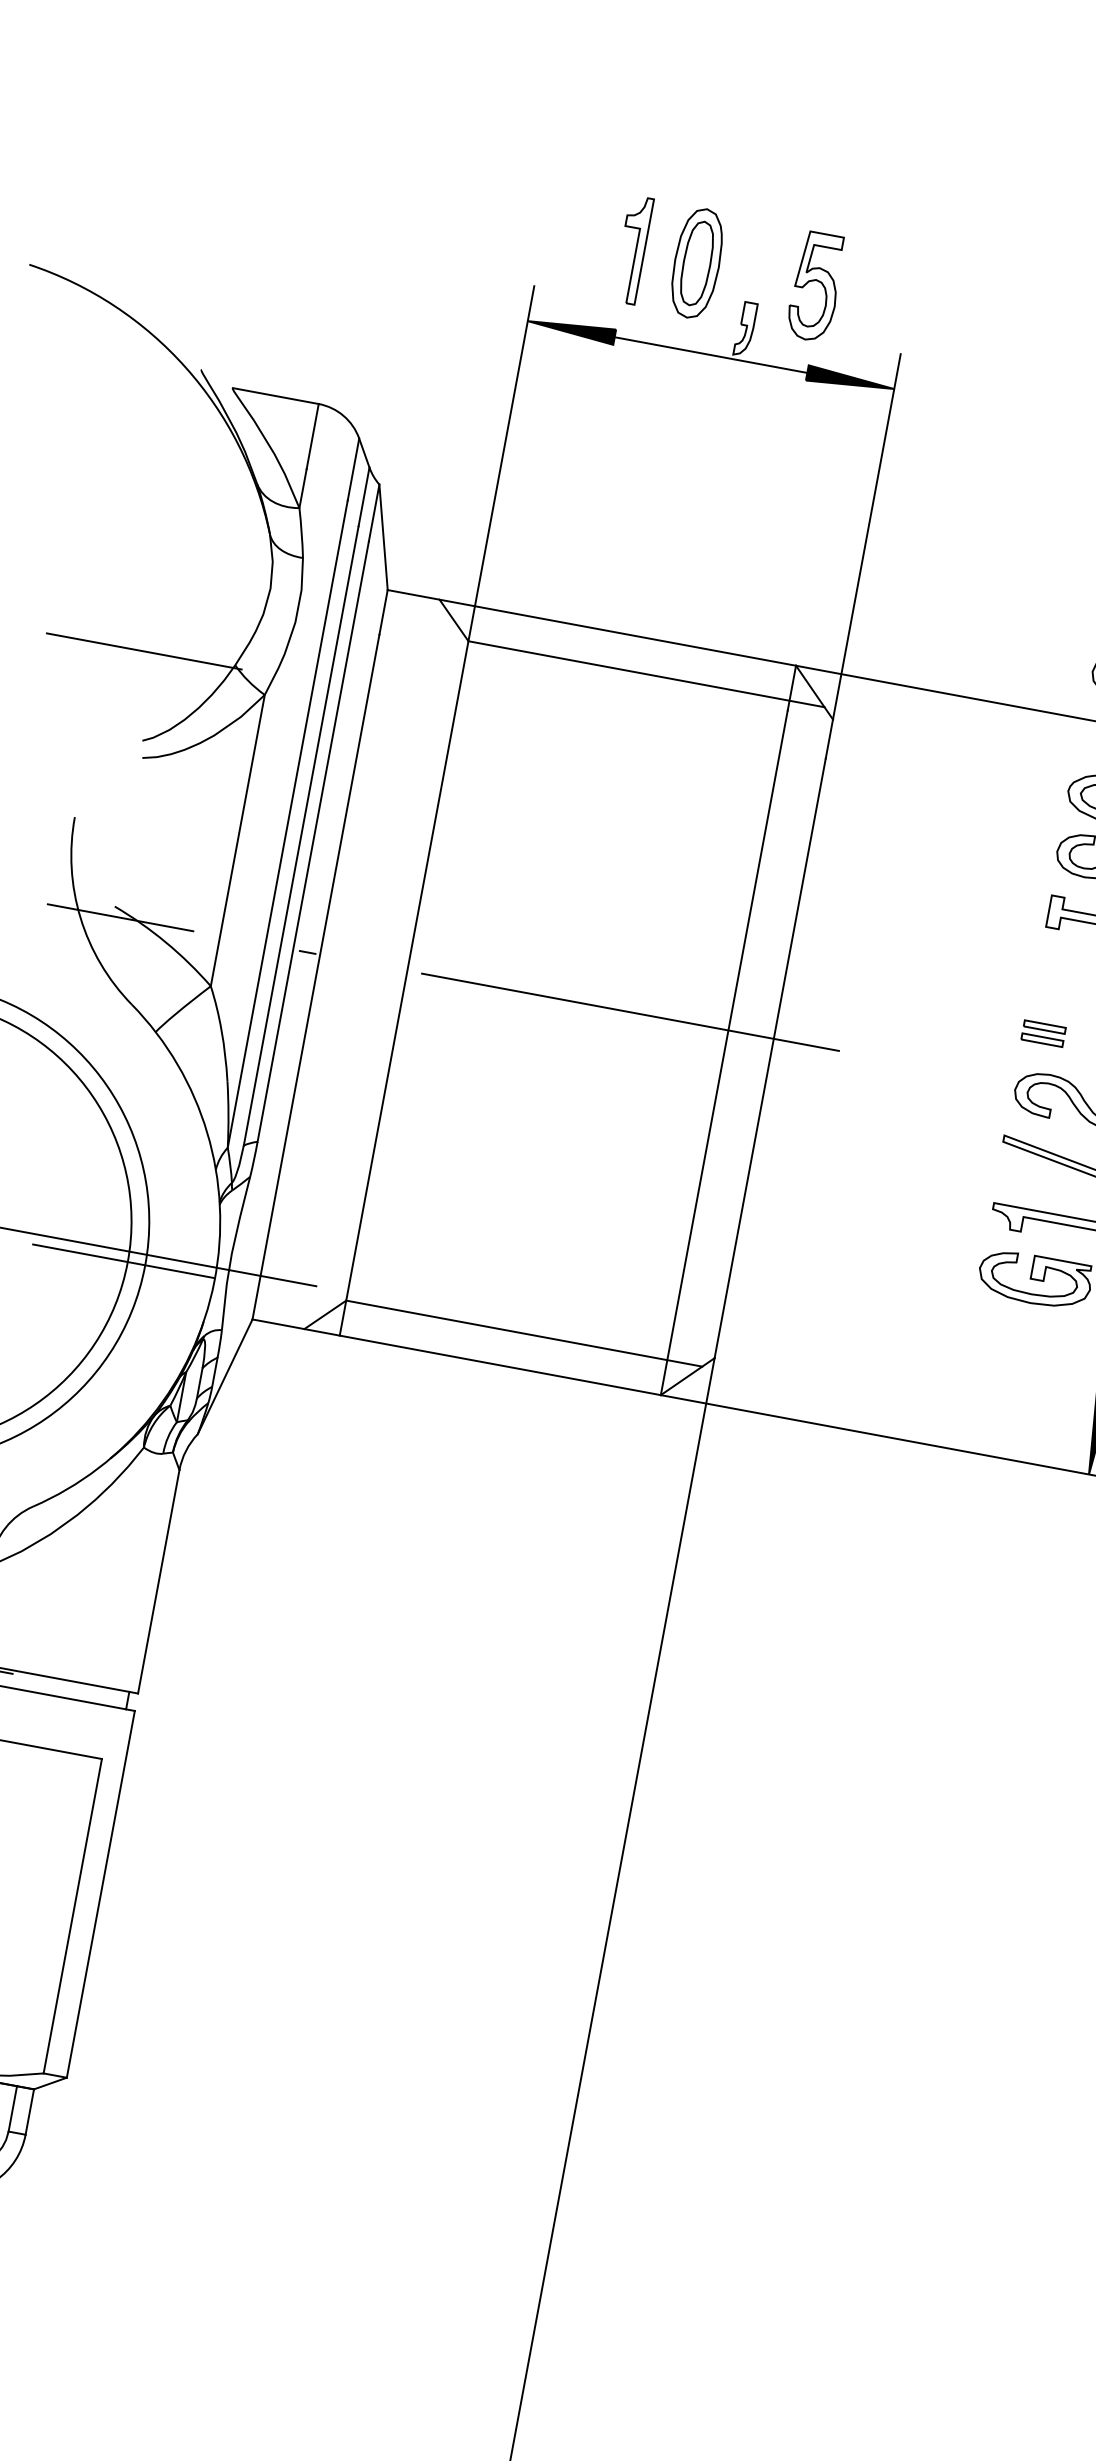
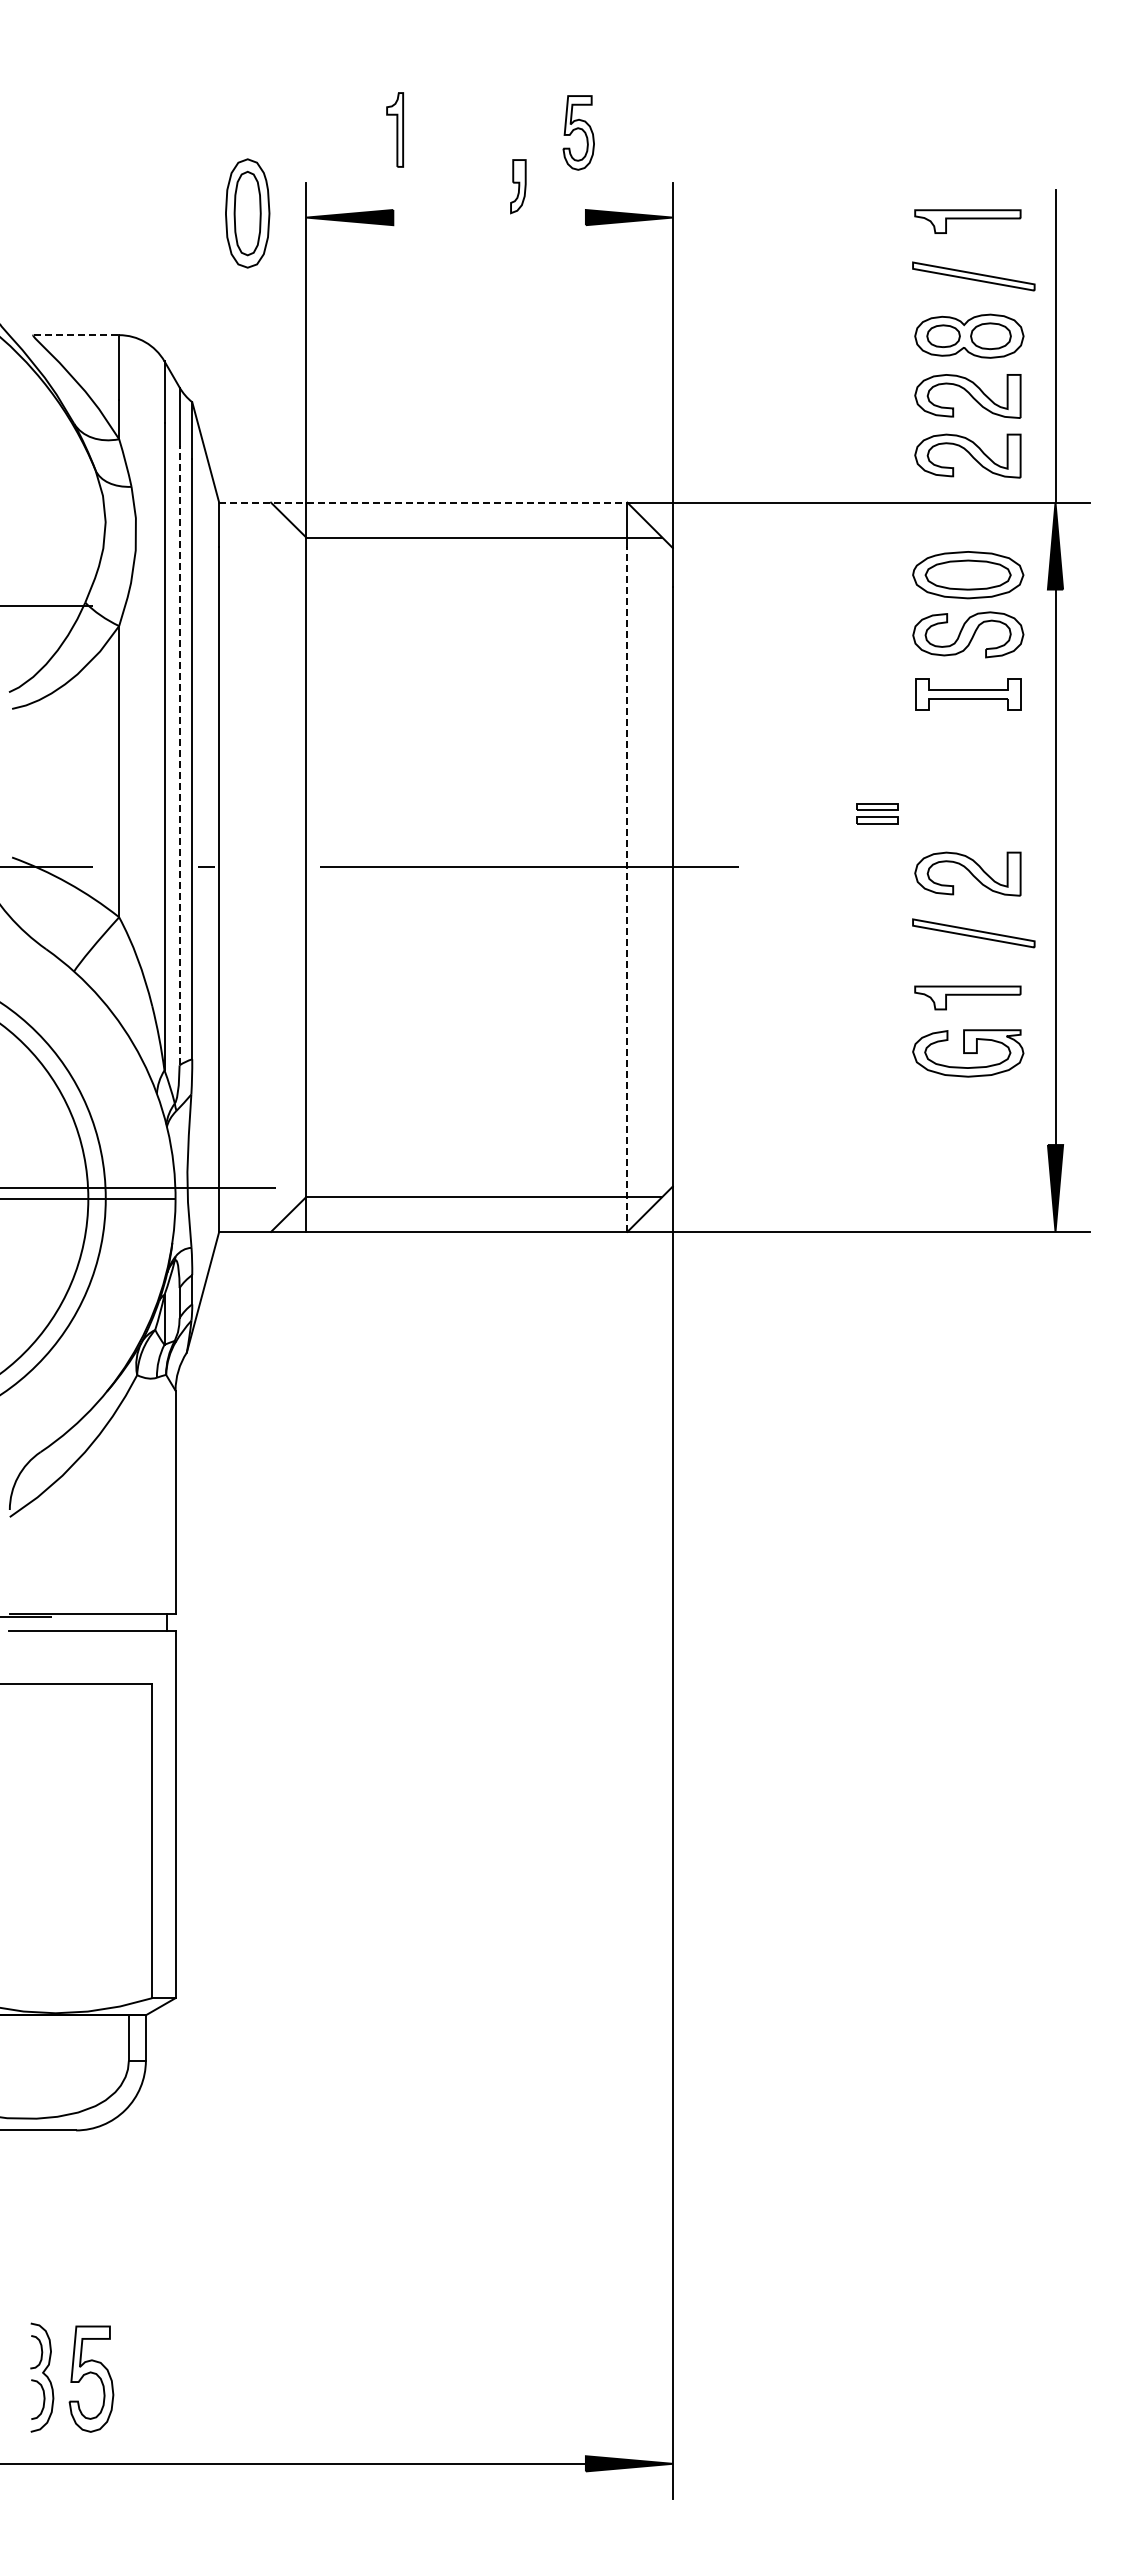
part: (632, 249) -> (394, 129), size x0.7
part: (696, 263) -> (247, 213), moved
part: (815, 286) -> (578, 132), size x0.7
line: (710, 354) -> (489, 217), removed
line: (275, 396) -> (76, 335), solid -> dashed
line: (592, 627) -> (423, 502), solid -> dashed
line: (301, 835) -> (179, 755), solid -> dashed
part: (1043, 1033) -> (877, 813), moved
line: (724, 1052) -> (627, 889), solid -> dashed

